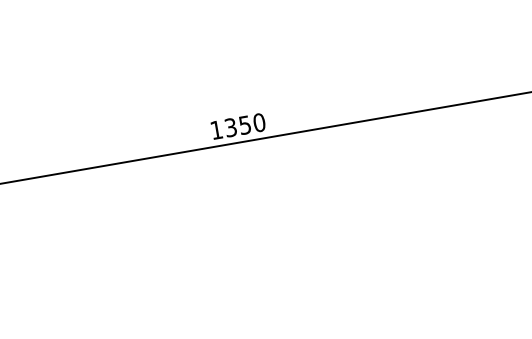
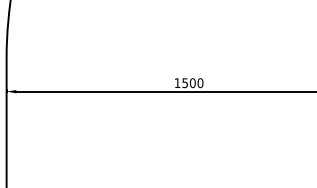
text: (237, 127) -> (188, 83), 1350 -> 1500

